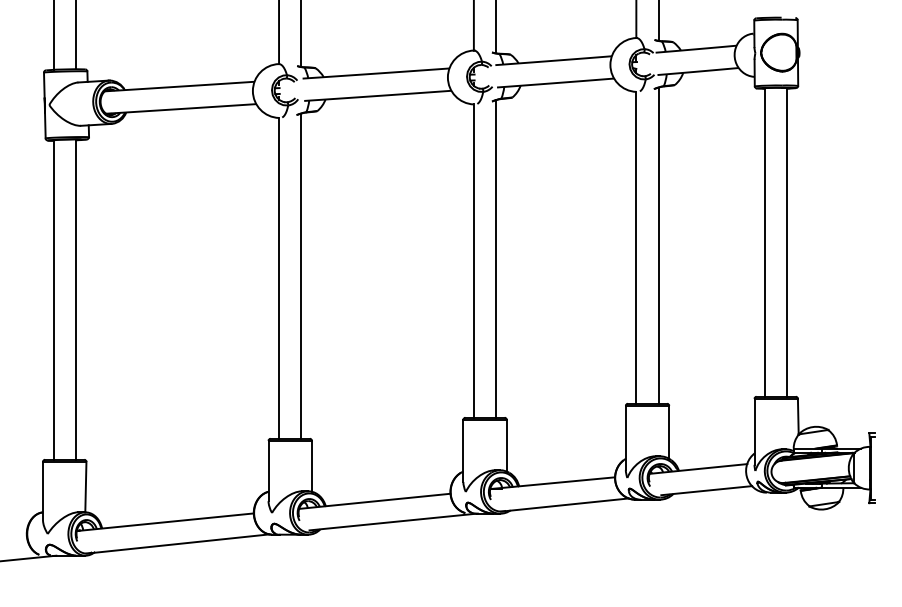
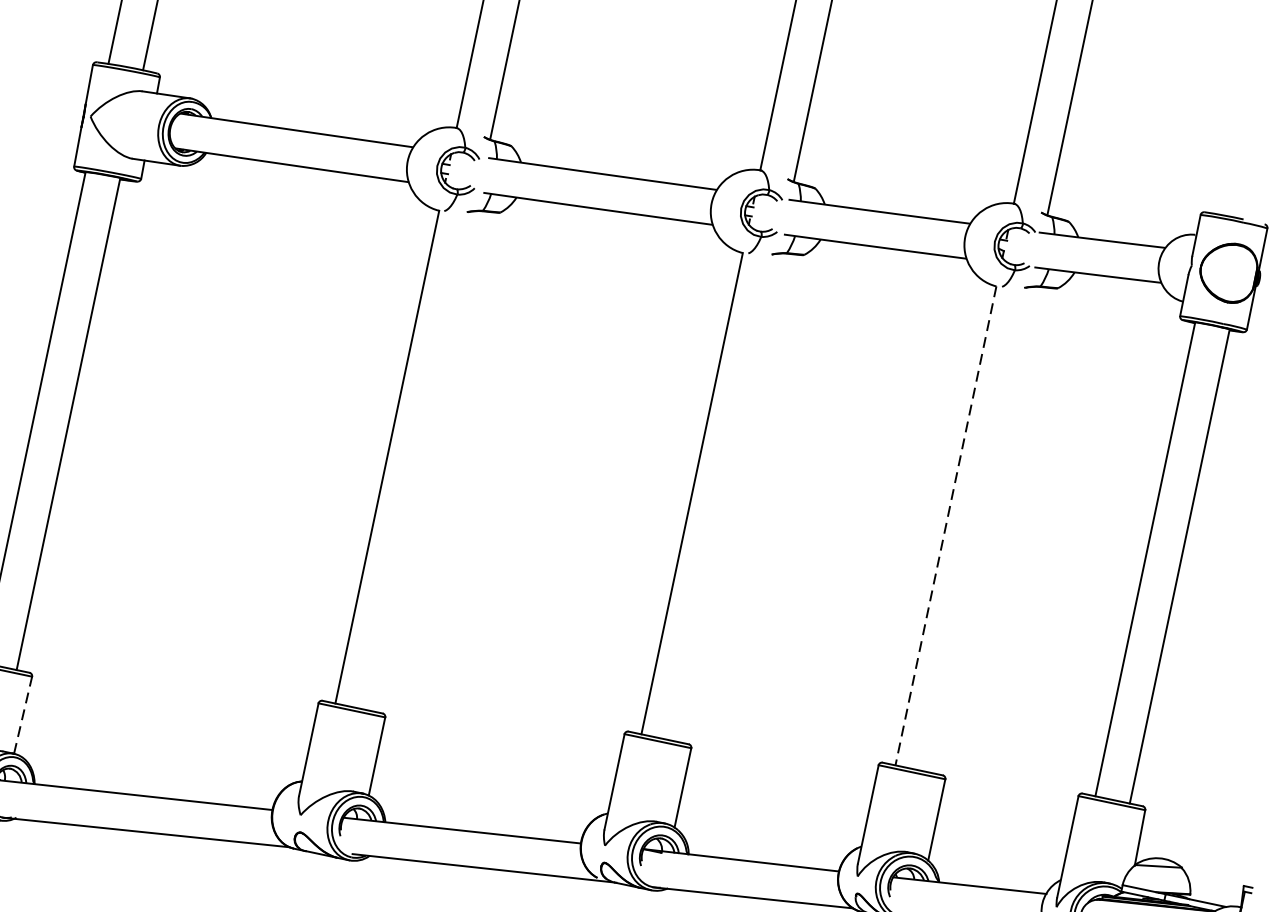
line: (658, 245) -> (980, 529), removed
line: (636, 247) -> (946, 525), solid -> dashed
line: (496, 258) -> (727, 497), removed
line: (301, 275) -> (422, 460), removed
line: (85, 486) -> (22, 714), solid -> dashed

